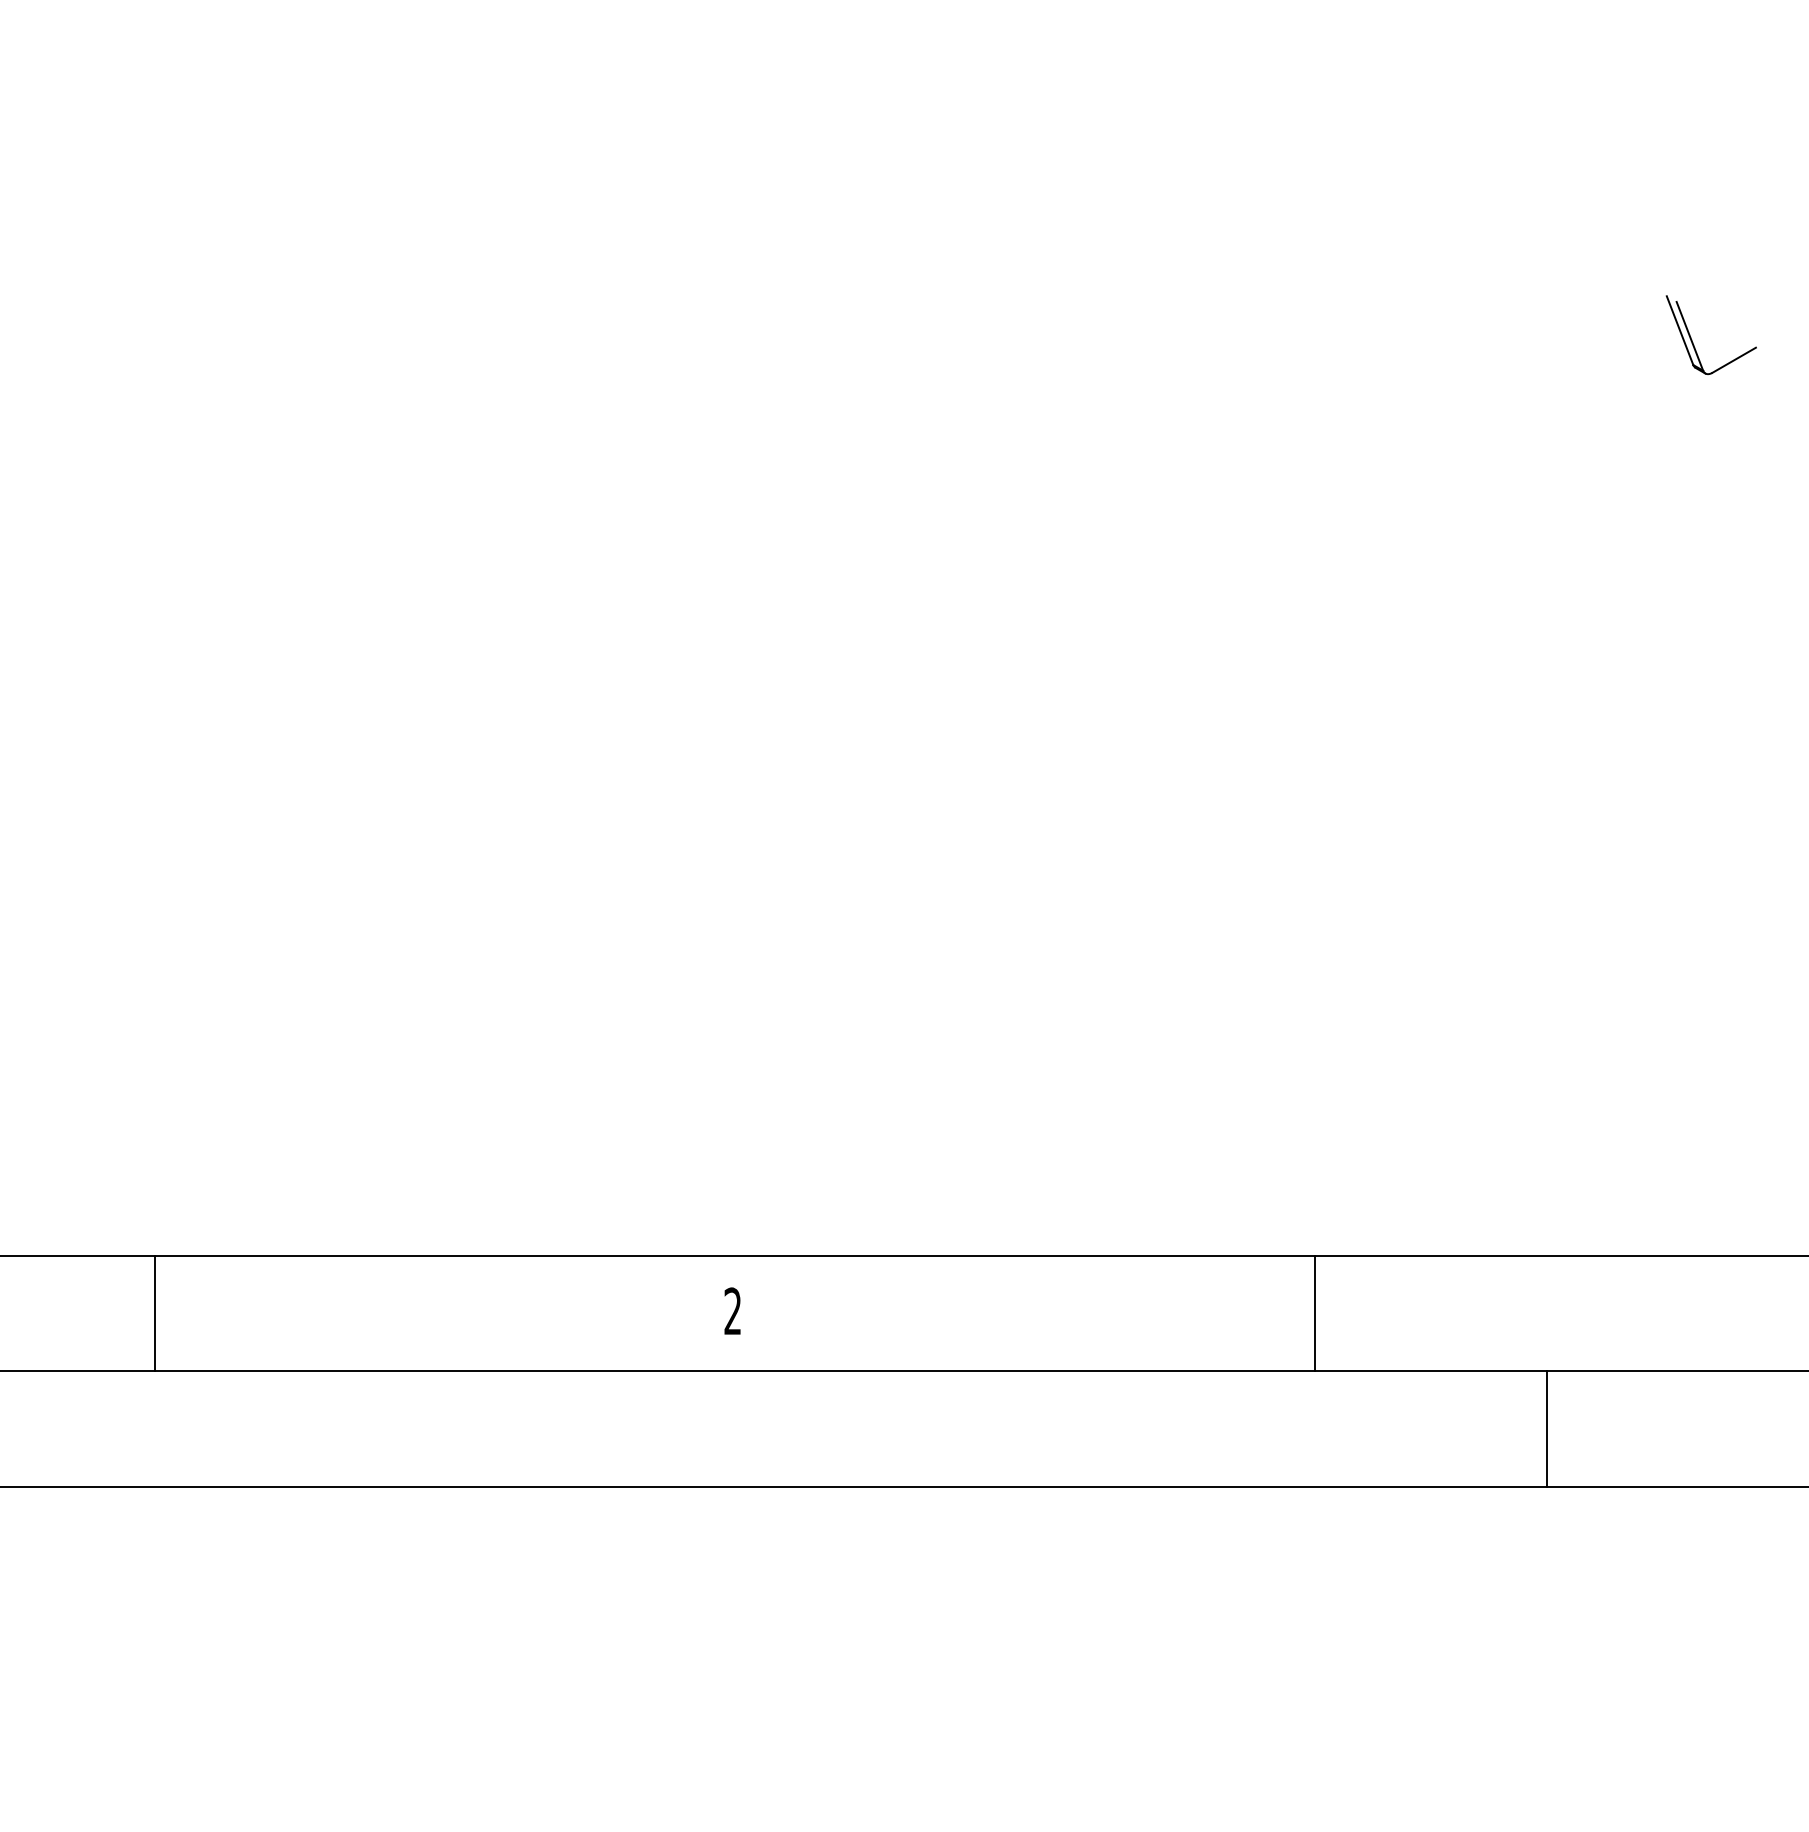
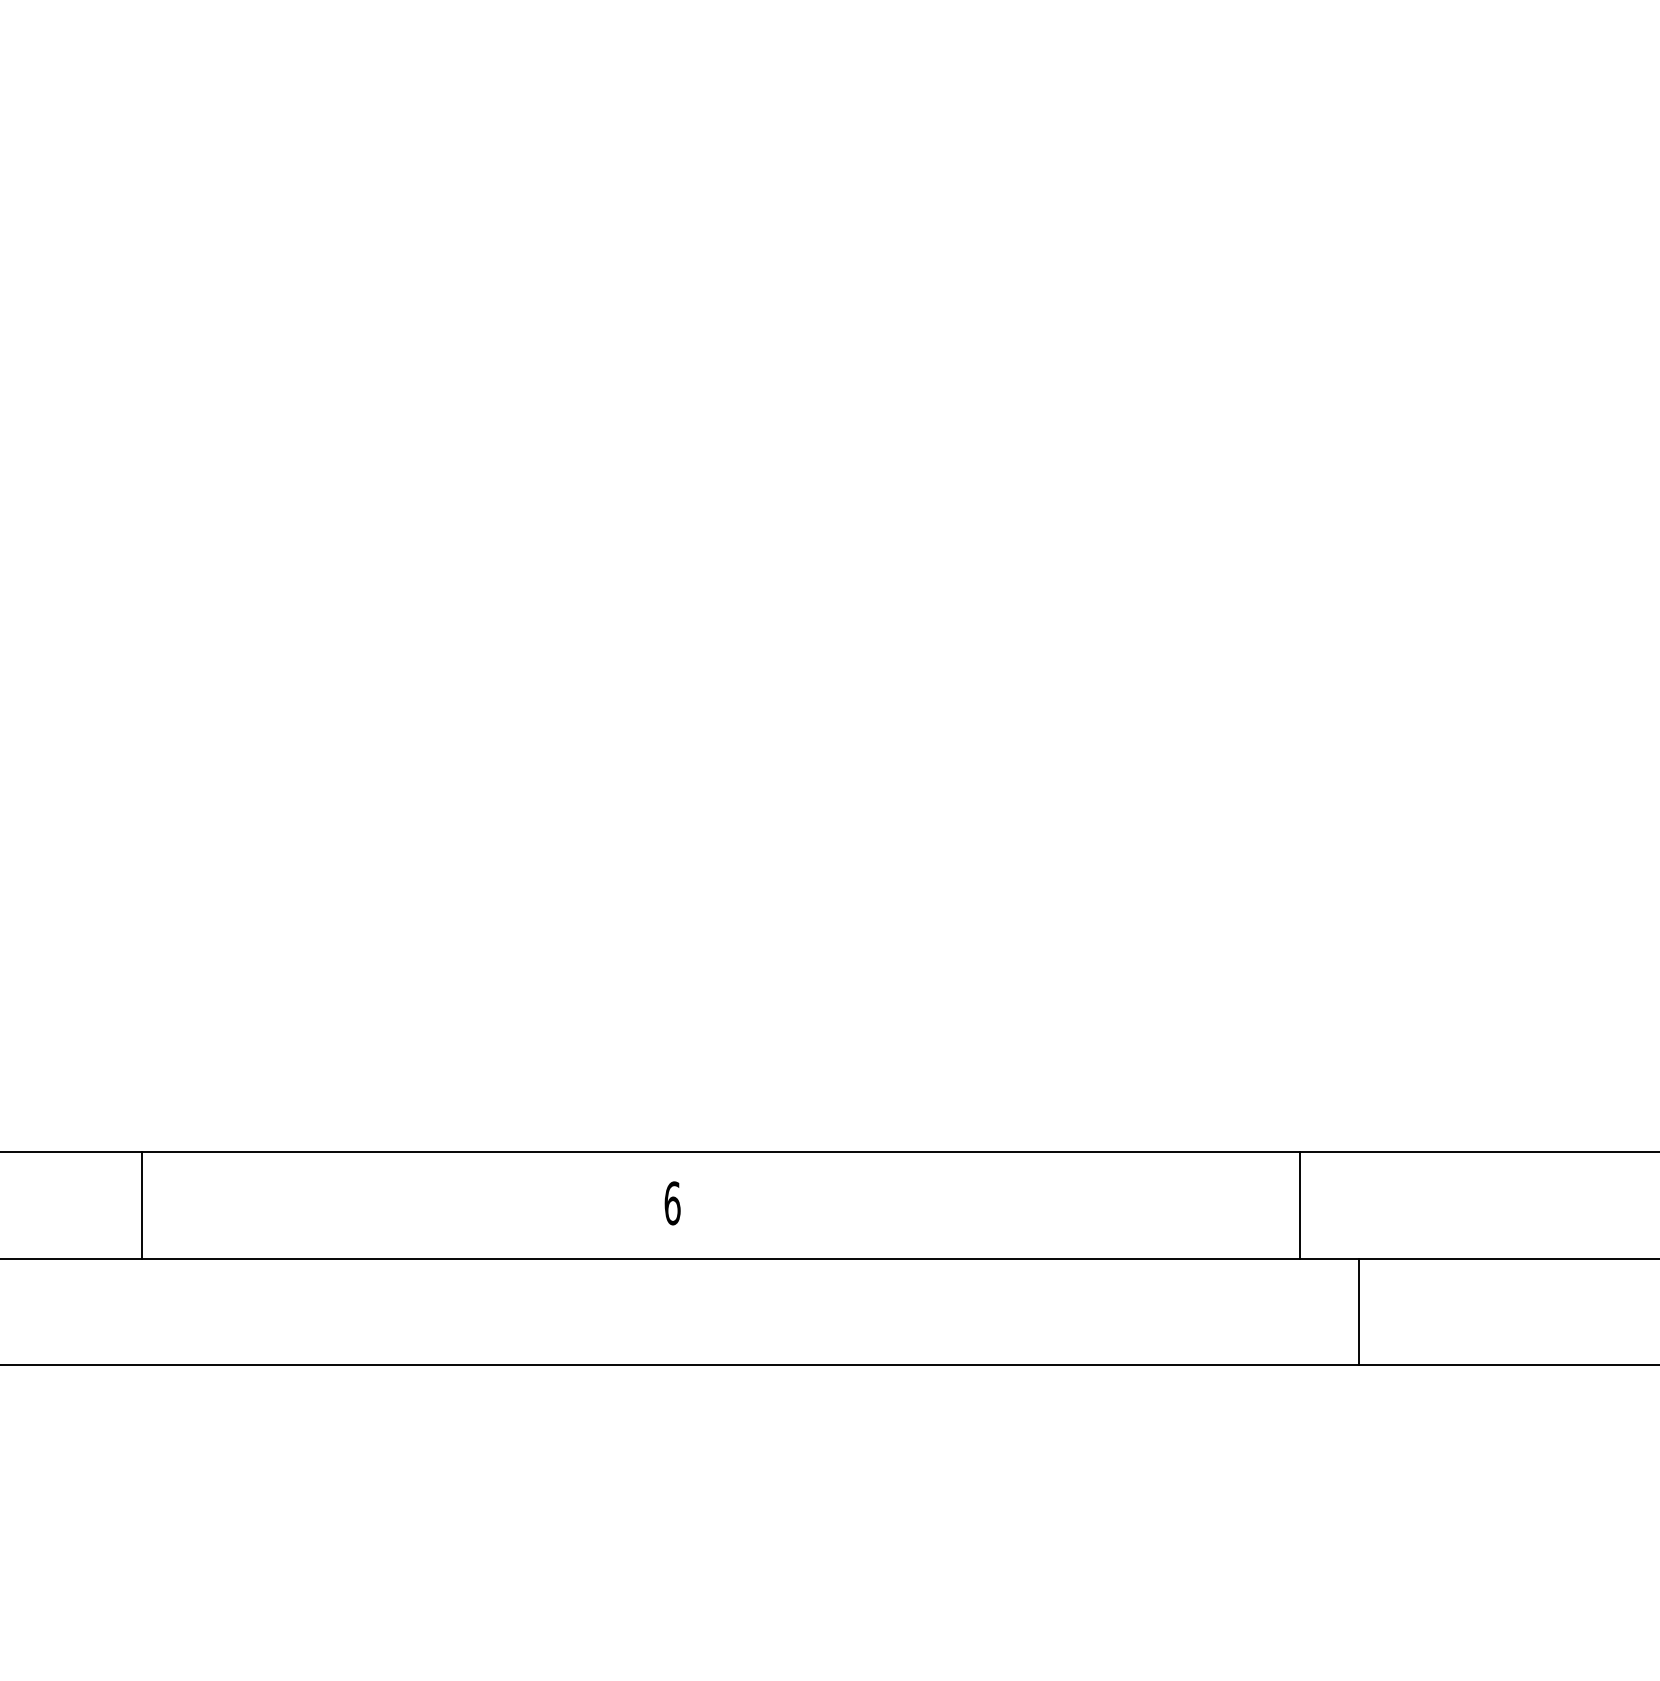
part: (1693, 342) -> (1554, 314), removed
text: (732, 1311) -> (672, 1203), 2 -> 6
line: (1314, 1313) -> (1300, 1205), moved
line: (1546, 1429) -> (1359, 1311), moved

